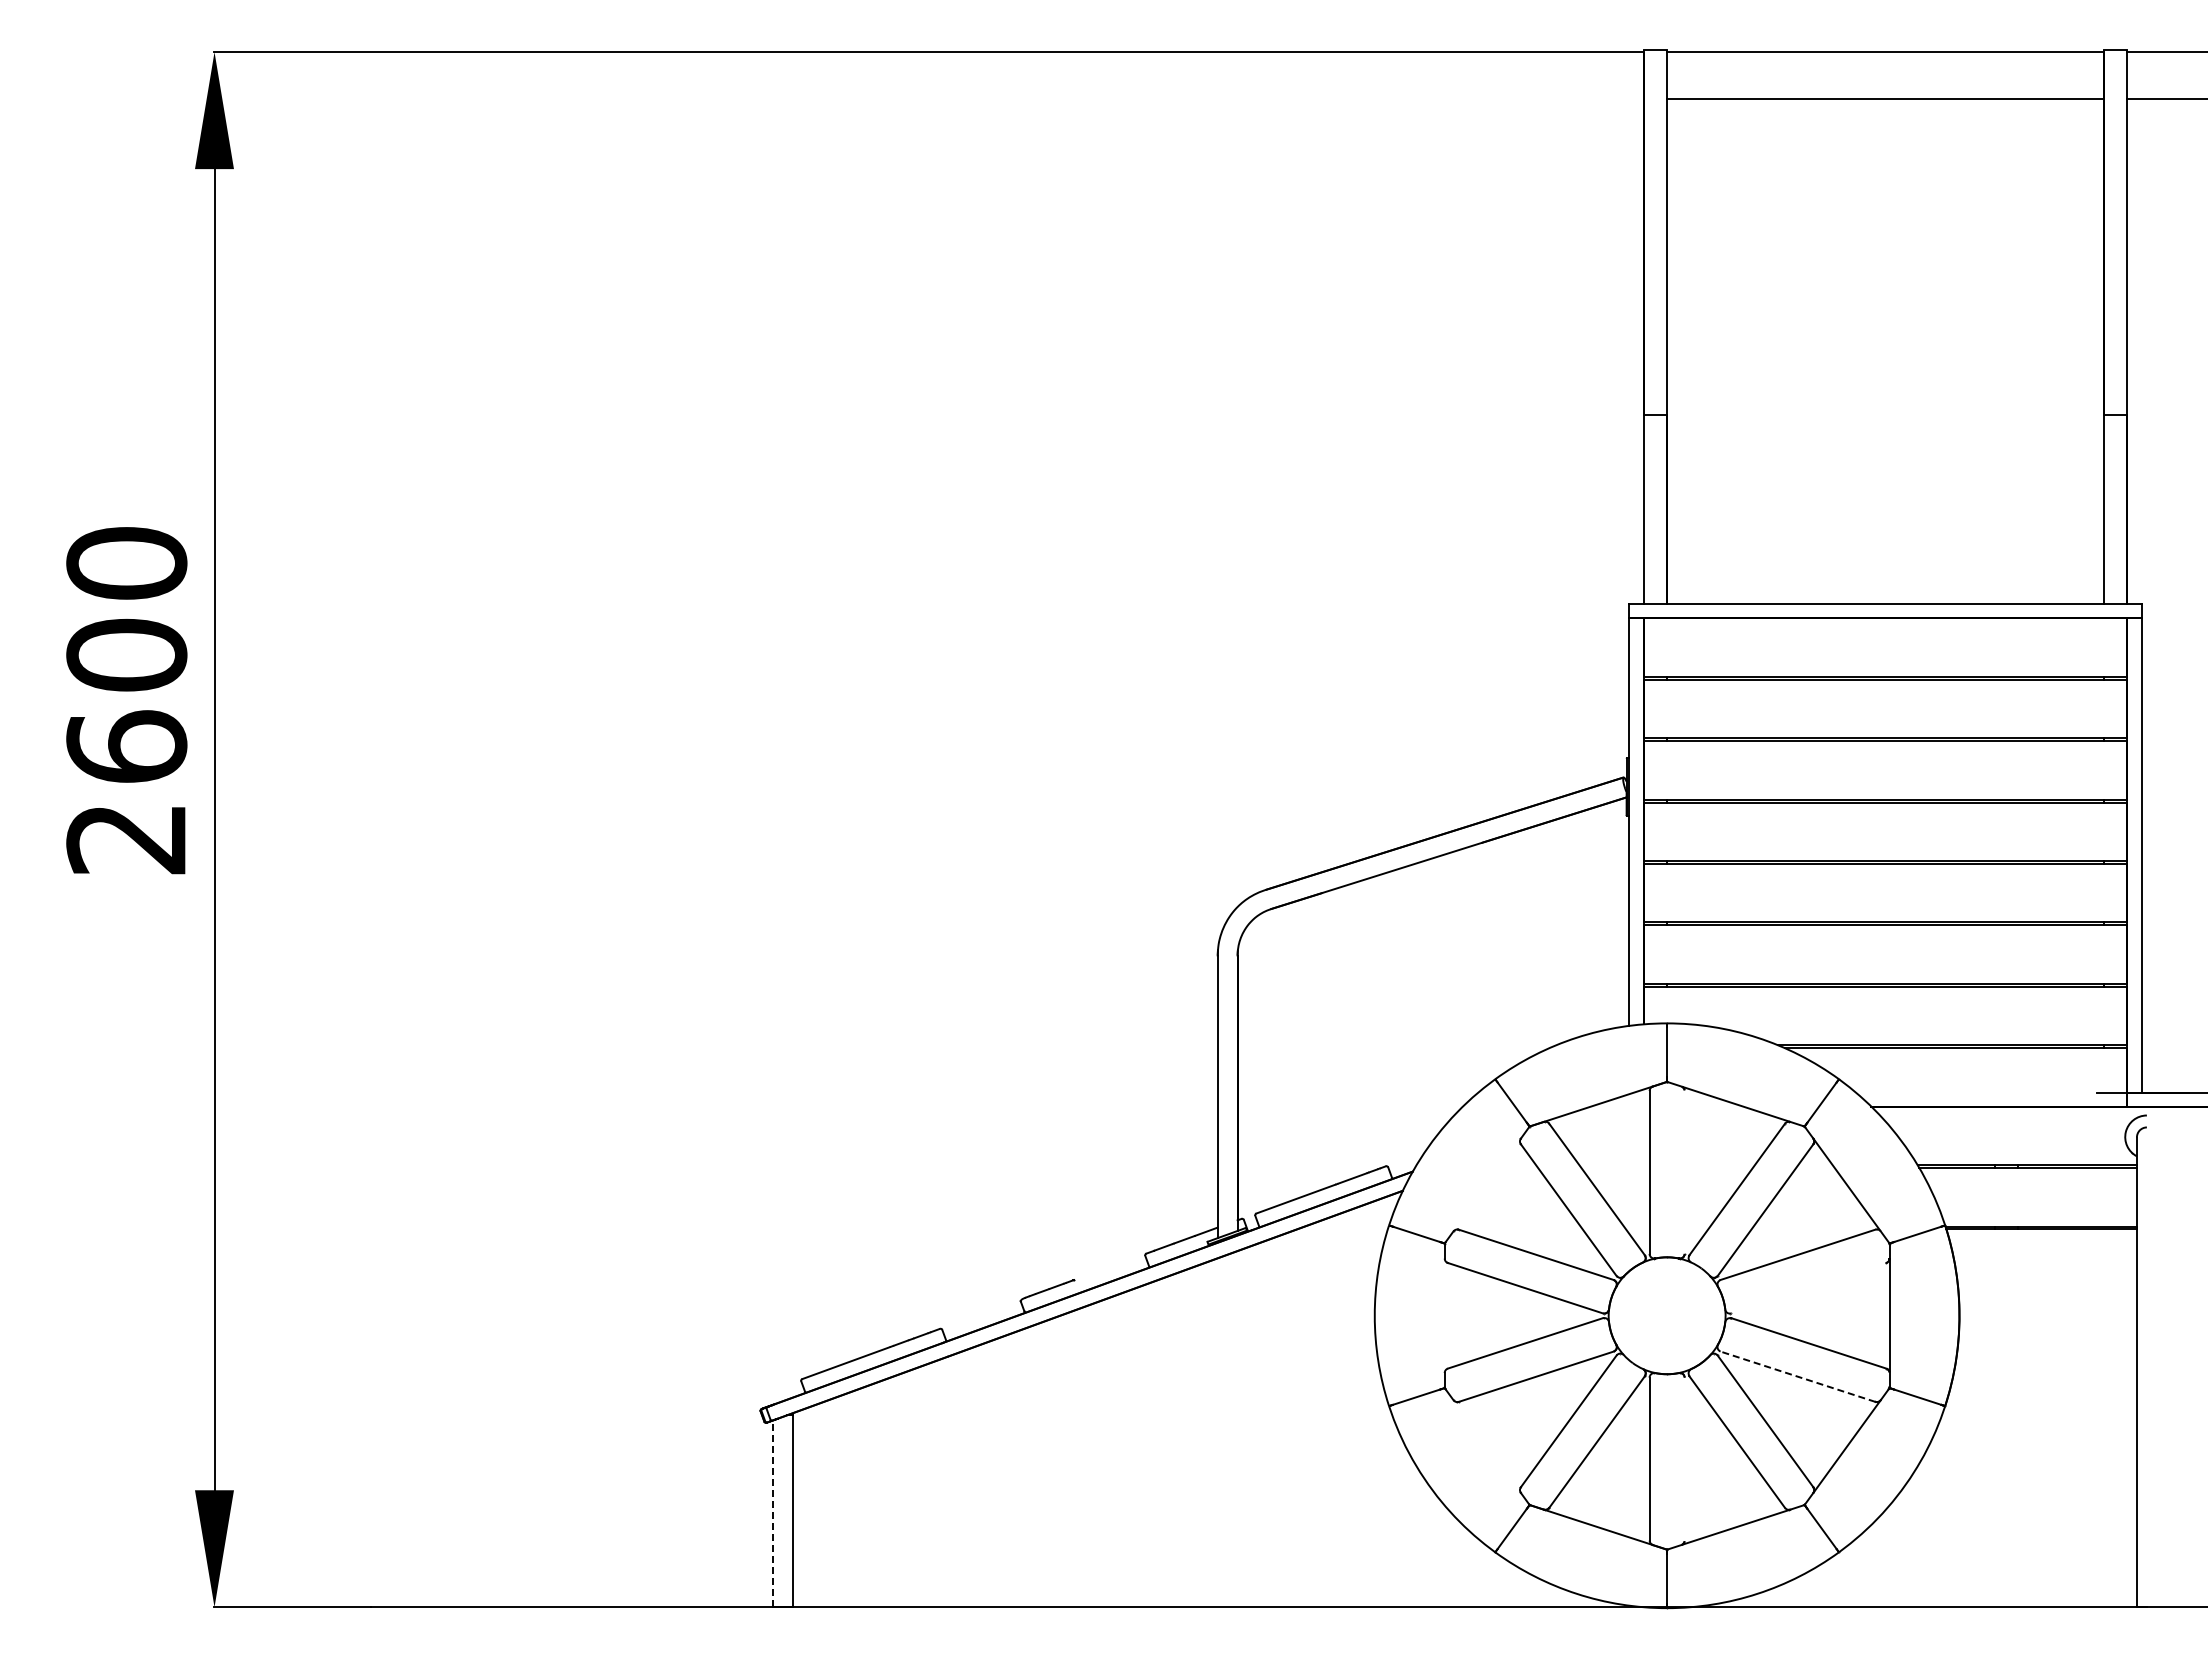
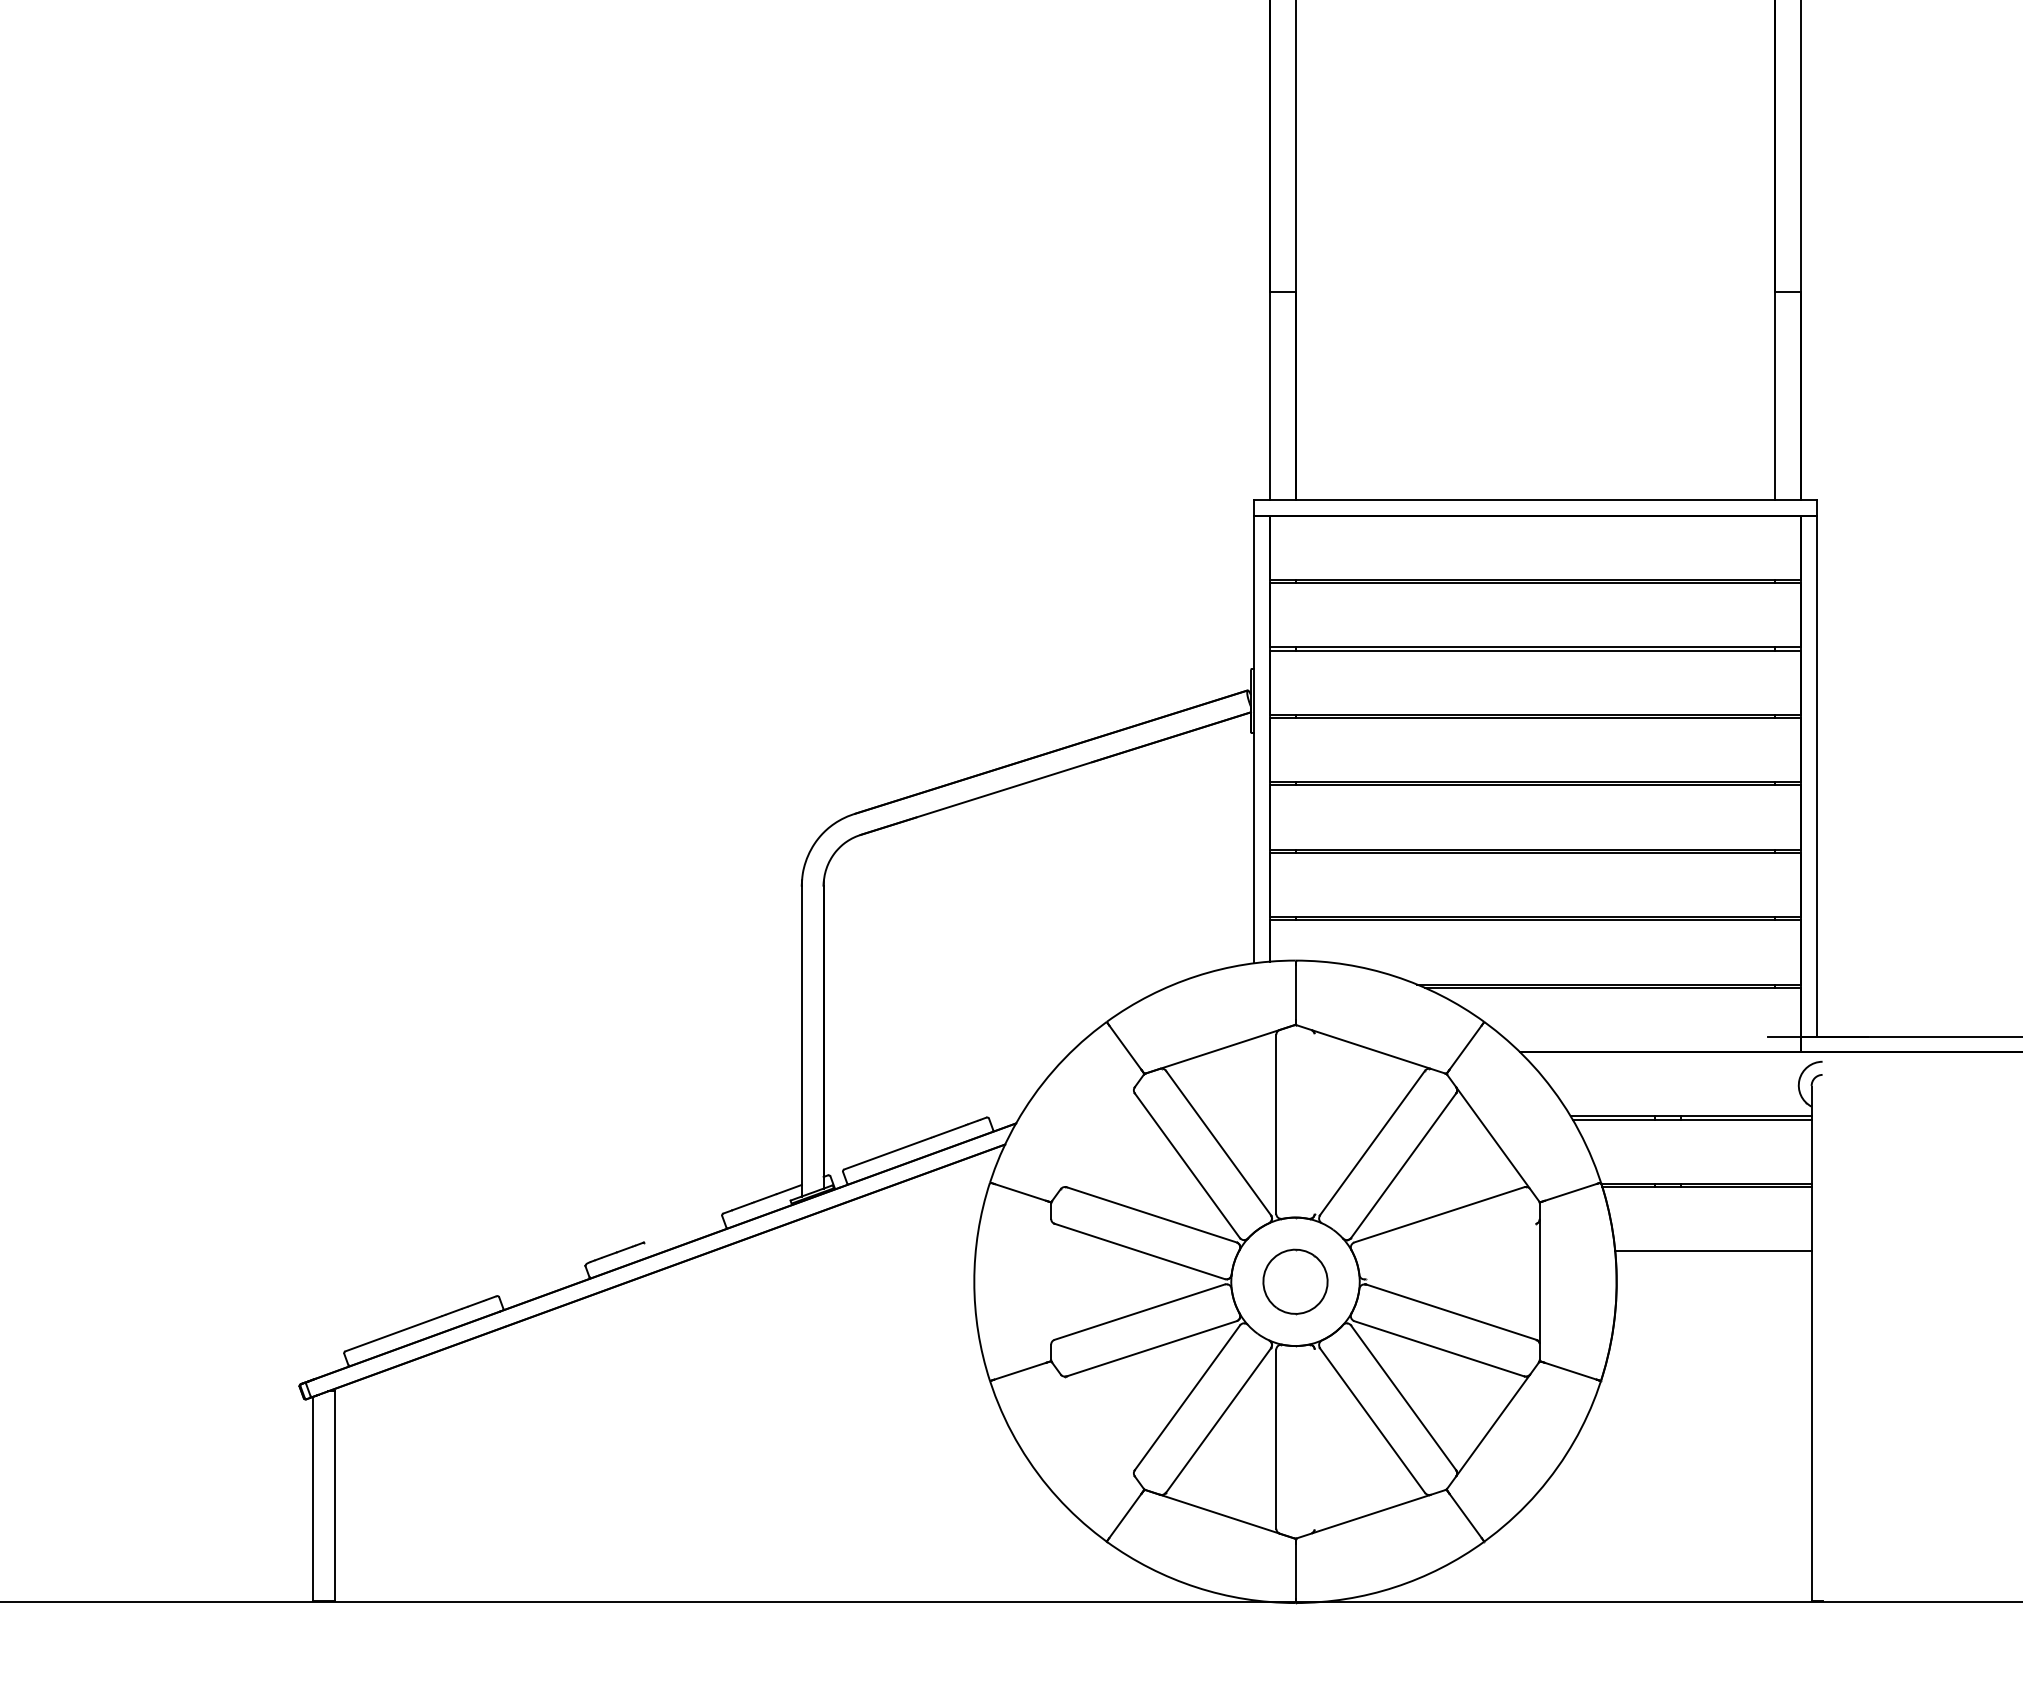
line: (2047, 1287) -> (1713, 1250), added
part: (1667, 1315) -> (1295, 1281), added
line: (1797, 1376) -> (1438, 1348), dashed -> solid
line: (773, 1513) -> (313, 1499), dashed -> solid

